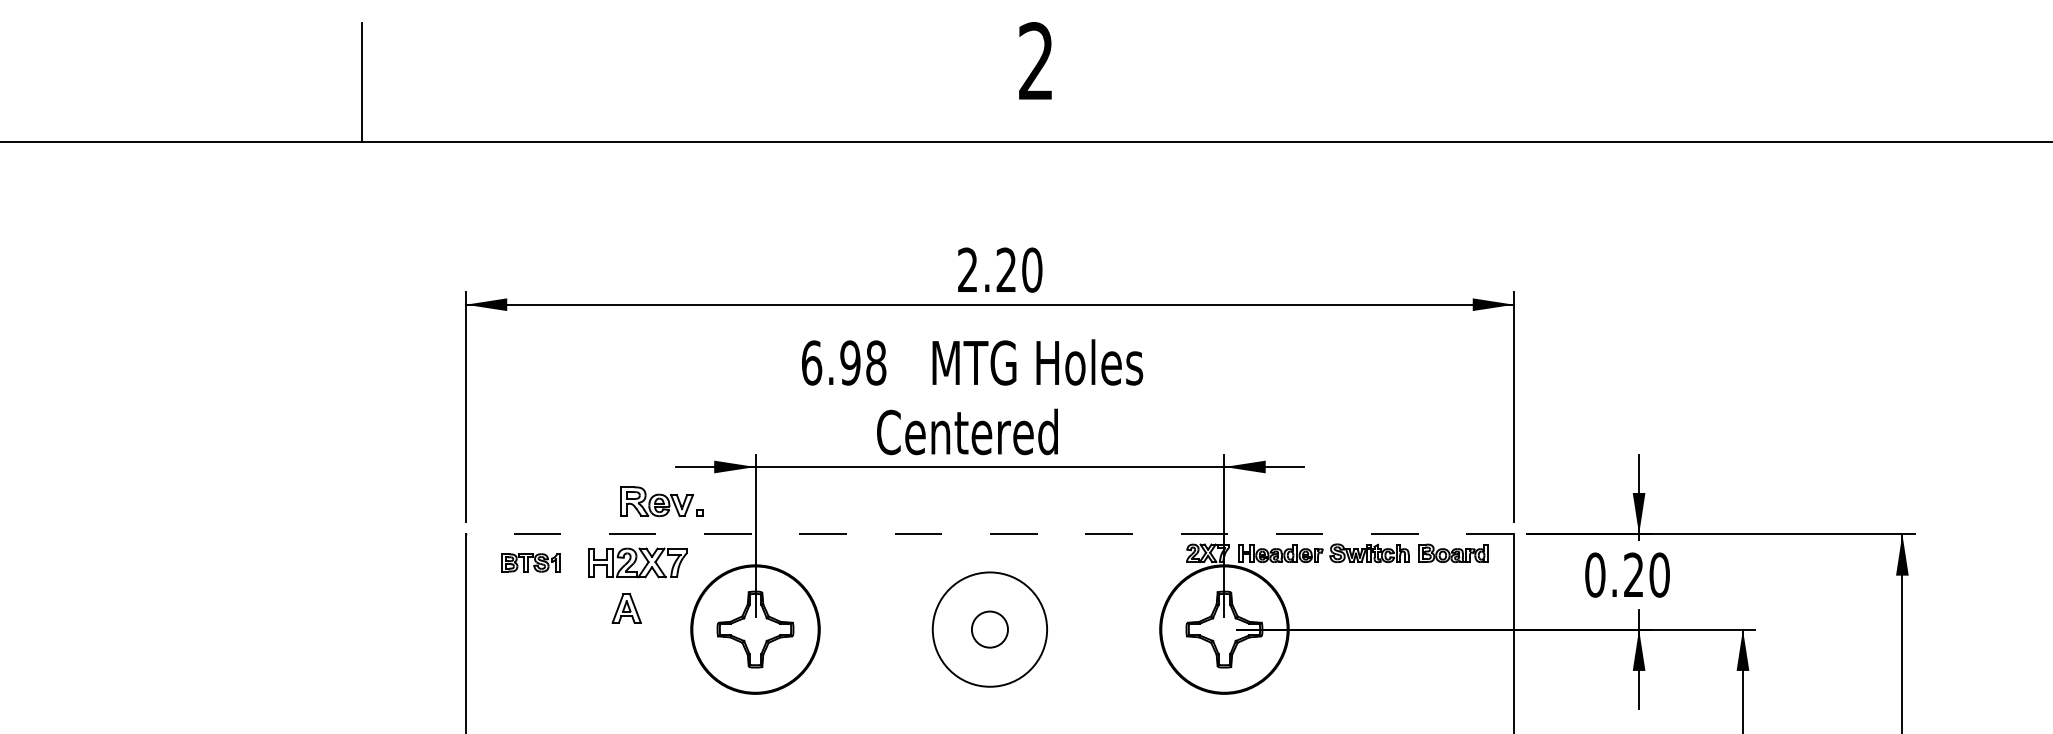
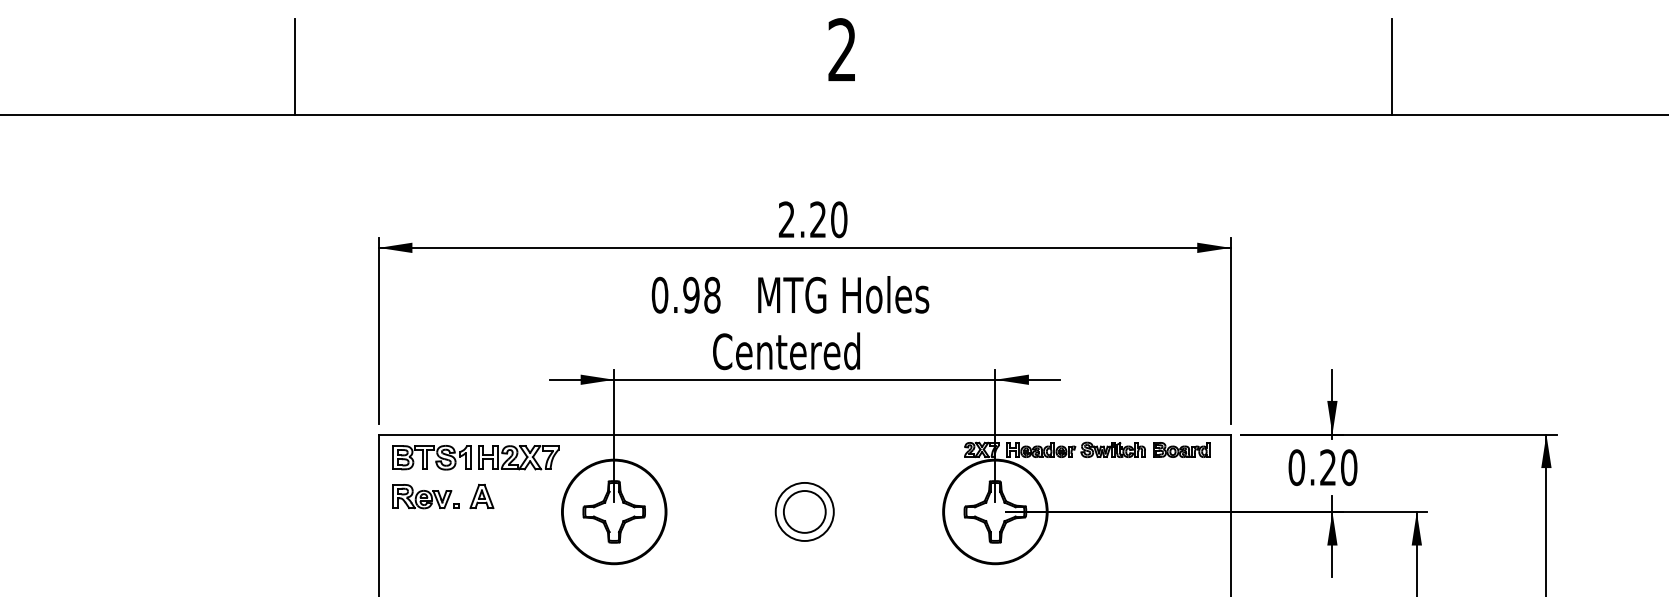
line: (1712, 81) -> (1392, 66), added
text: (811, 362) -> (659, 294), 6.98 -> 0.98
part: (661, 501) -> (425, 496), moved
line: (989, 534) -> (804, 434), dashed -> solid
part: (530, 562) -> (431, 457), size x1.67
part: (626, 608) -> (481, 496), moved
circle: (989, 629) -> (804, 511), size x0.62
circle: (989, 629) -> (804, 511), size x1.43

